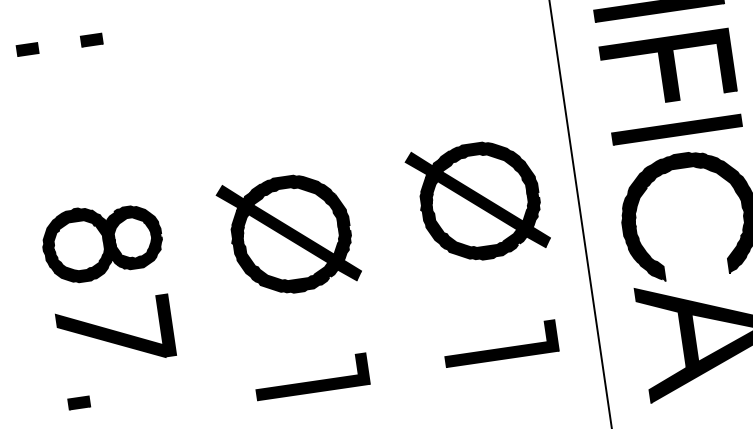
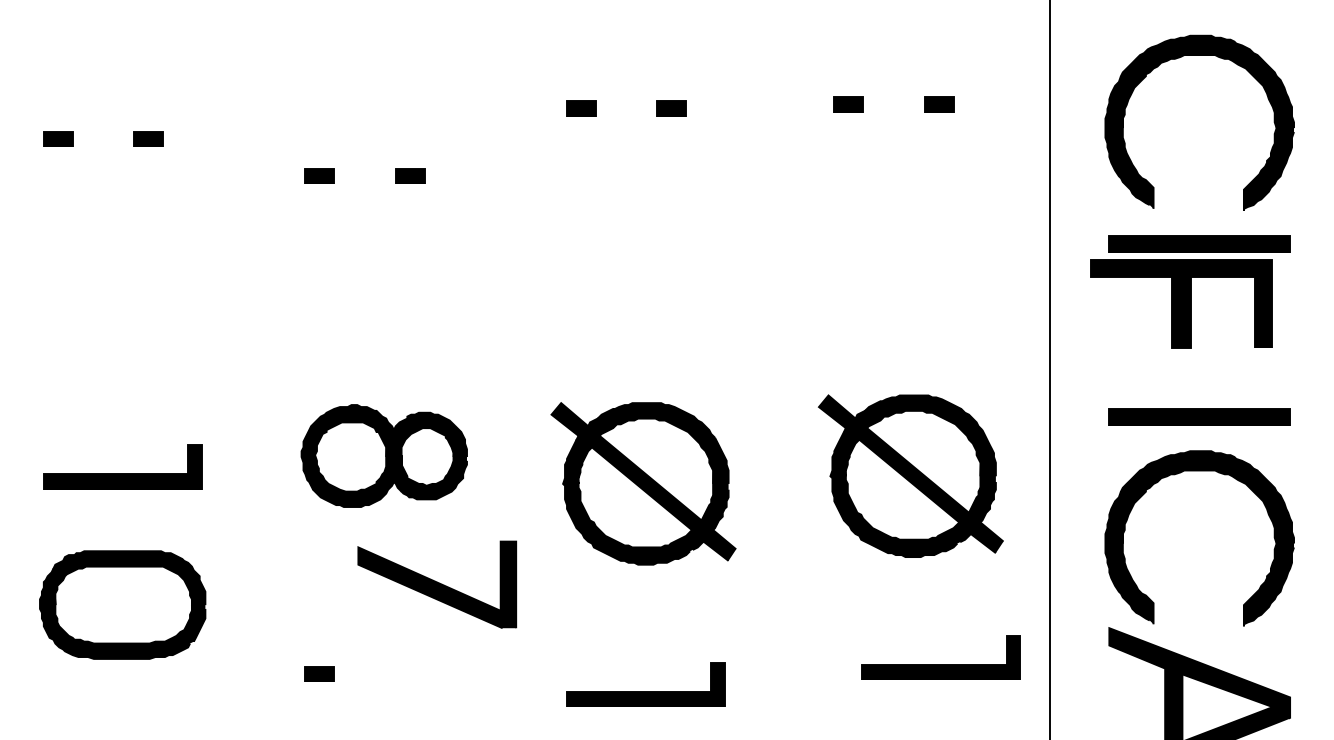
part: (668, 69) -> (1181, 303), moved
part: (115, 333) -> (437, 584), moved
part: (500, 348) -> (940, 664), moved

